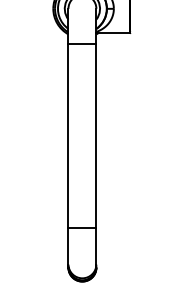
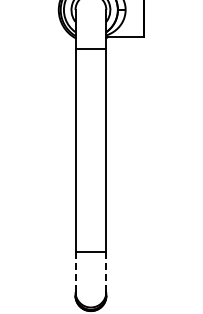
line: (68, 246) -> (75, 272), solid -> dashed
line: (96, 246) -> (106, 272), solid -> dashed

